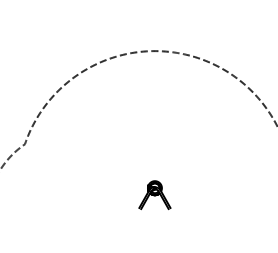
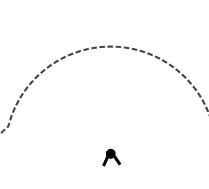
part: (154, 195) -> (110, 157), size x0.7

